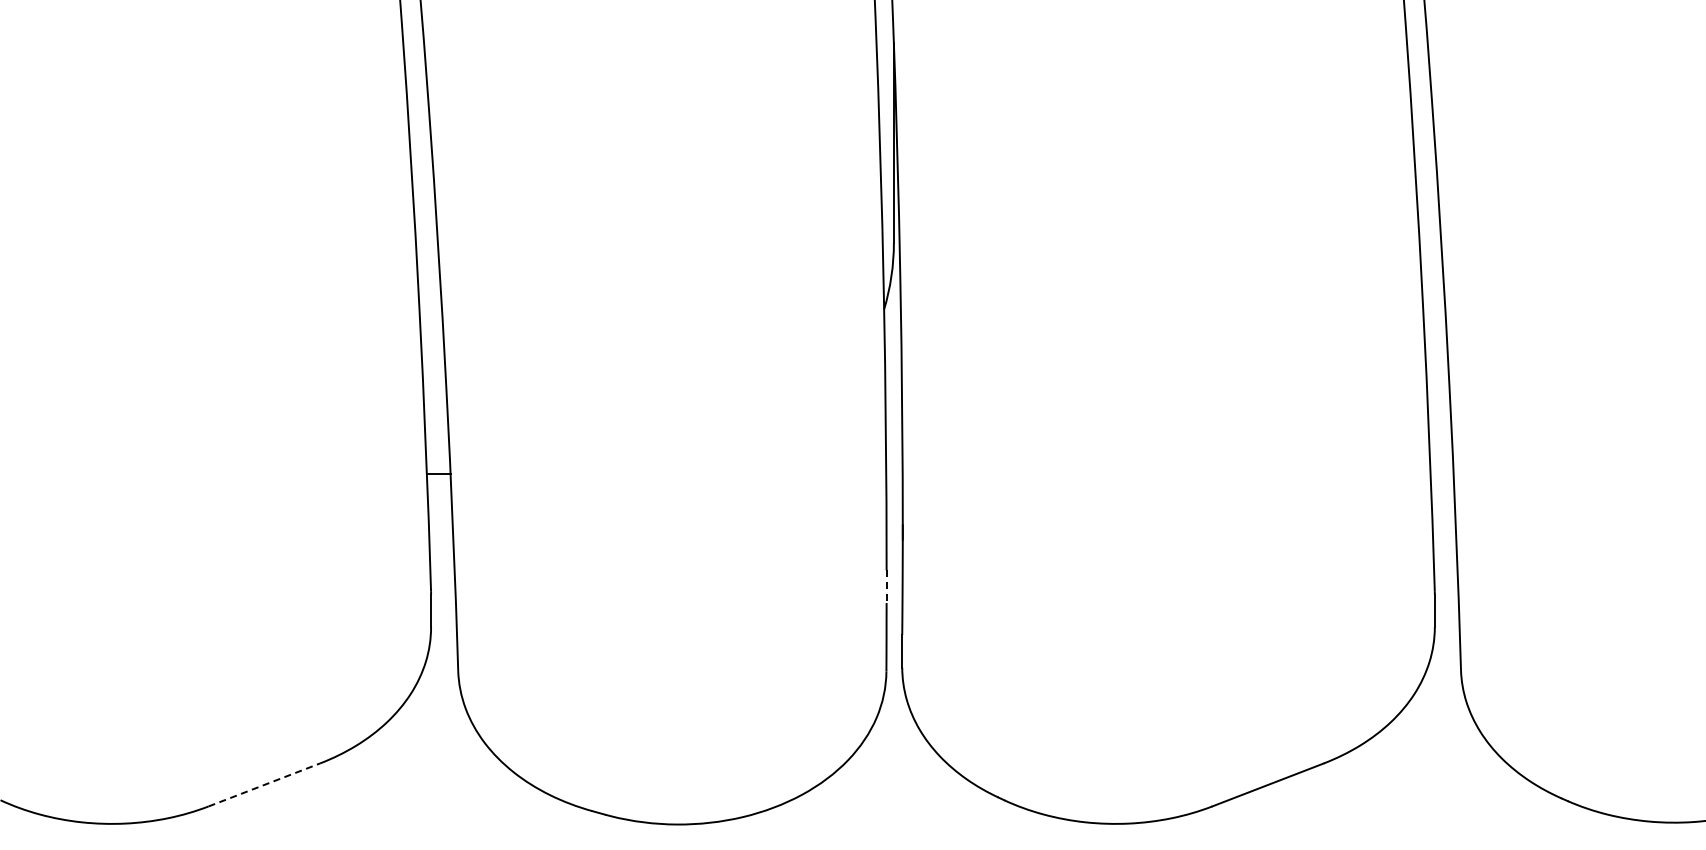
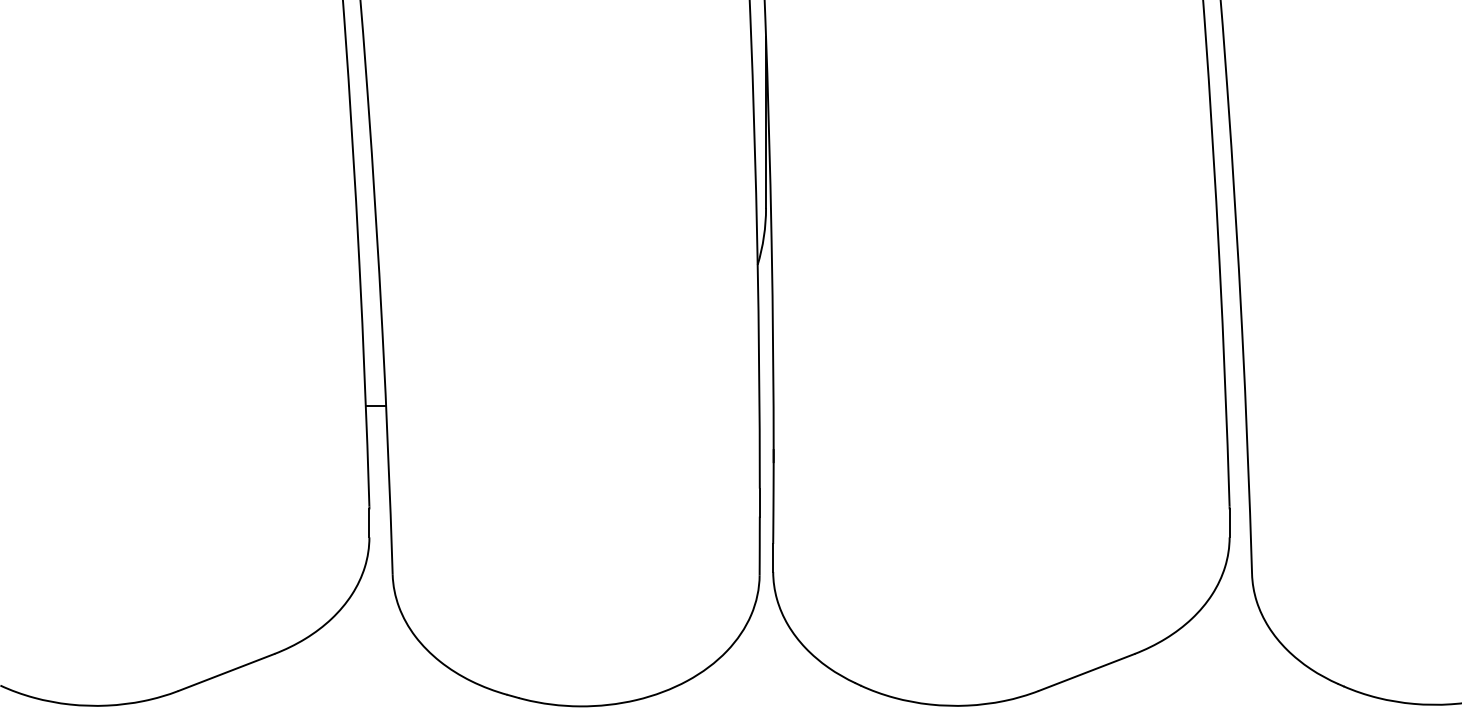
line: (886, 587) -> (759, 503), dashed -> solid
line: (264, 784) -> (226, 672), dashed -> solid

